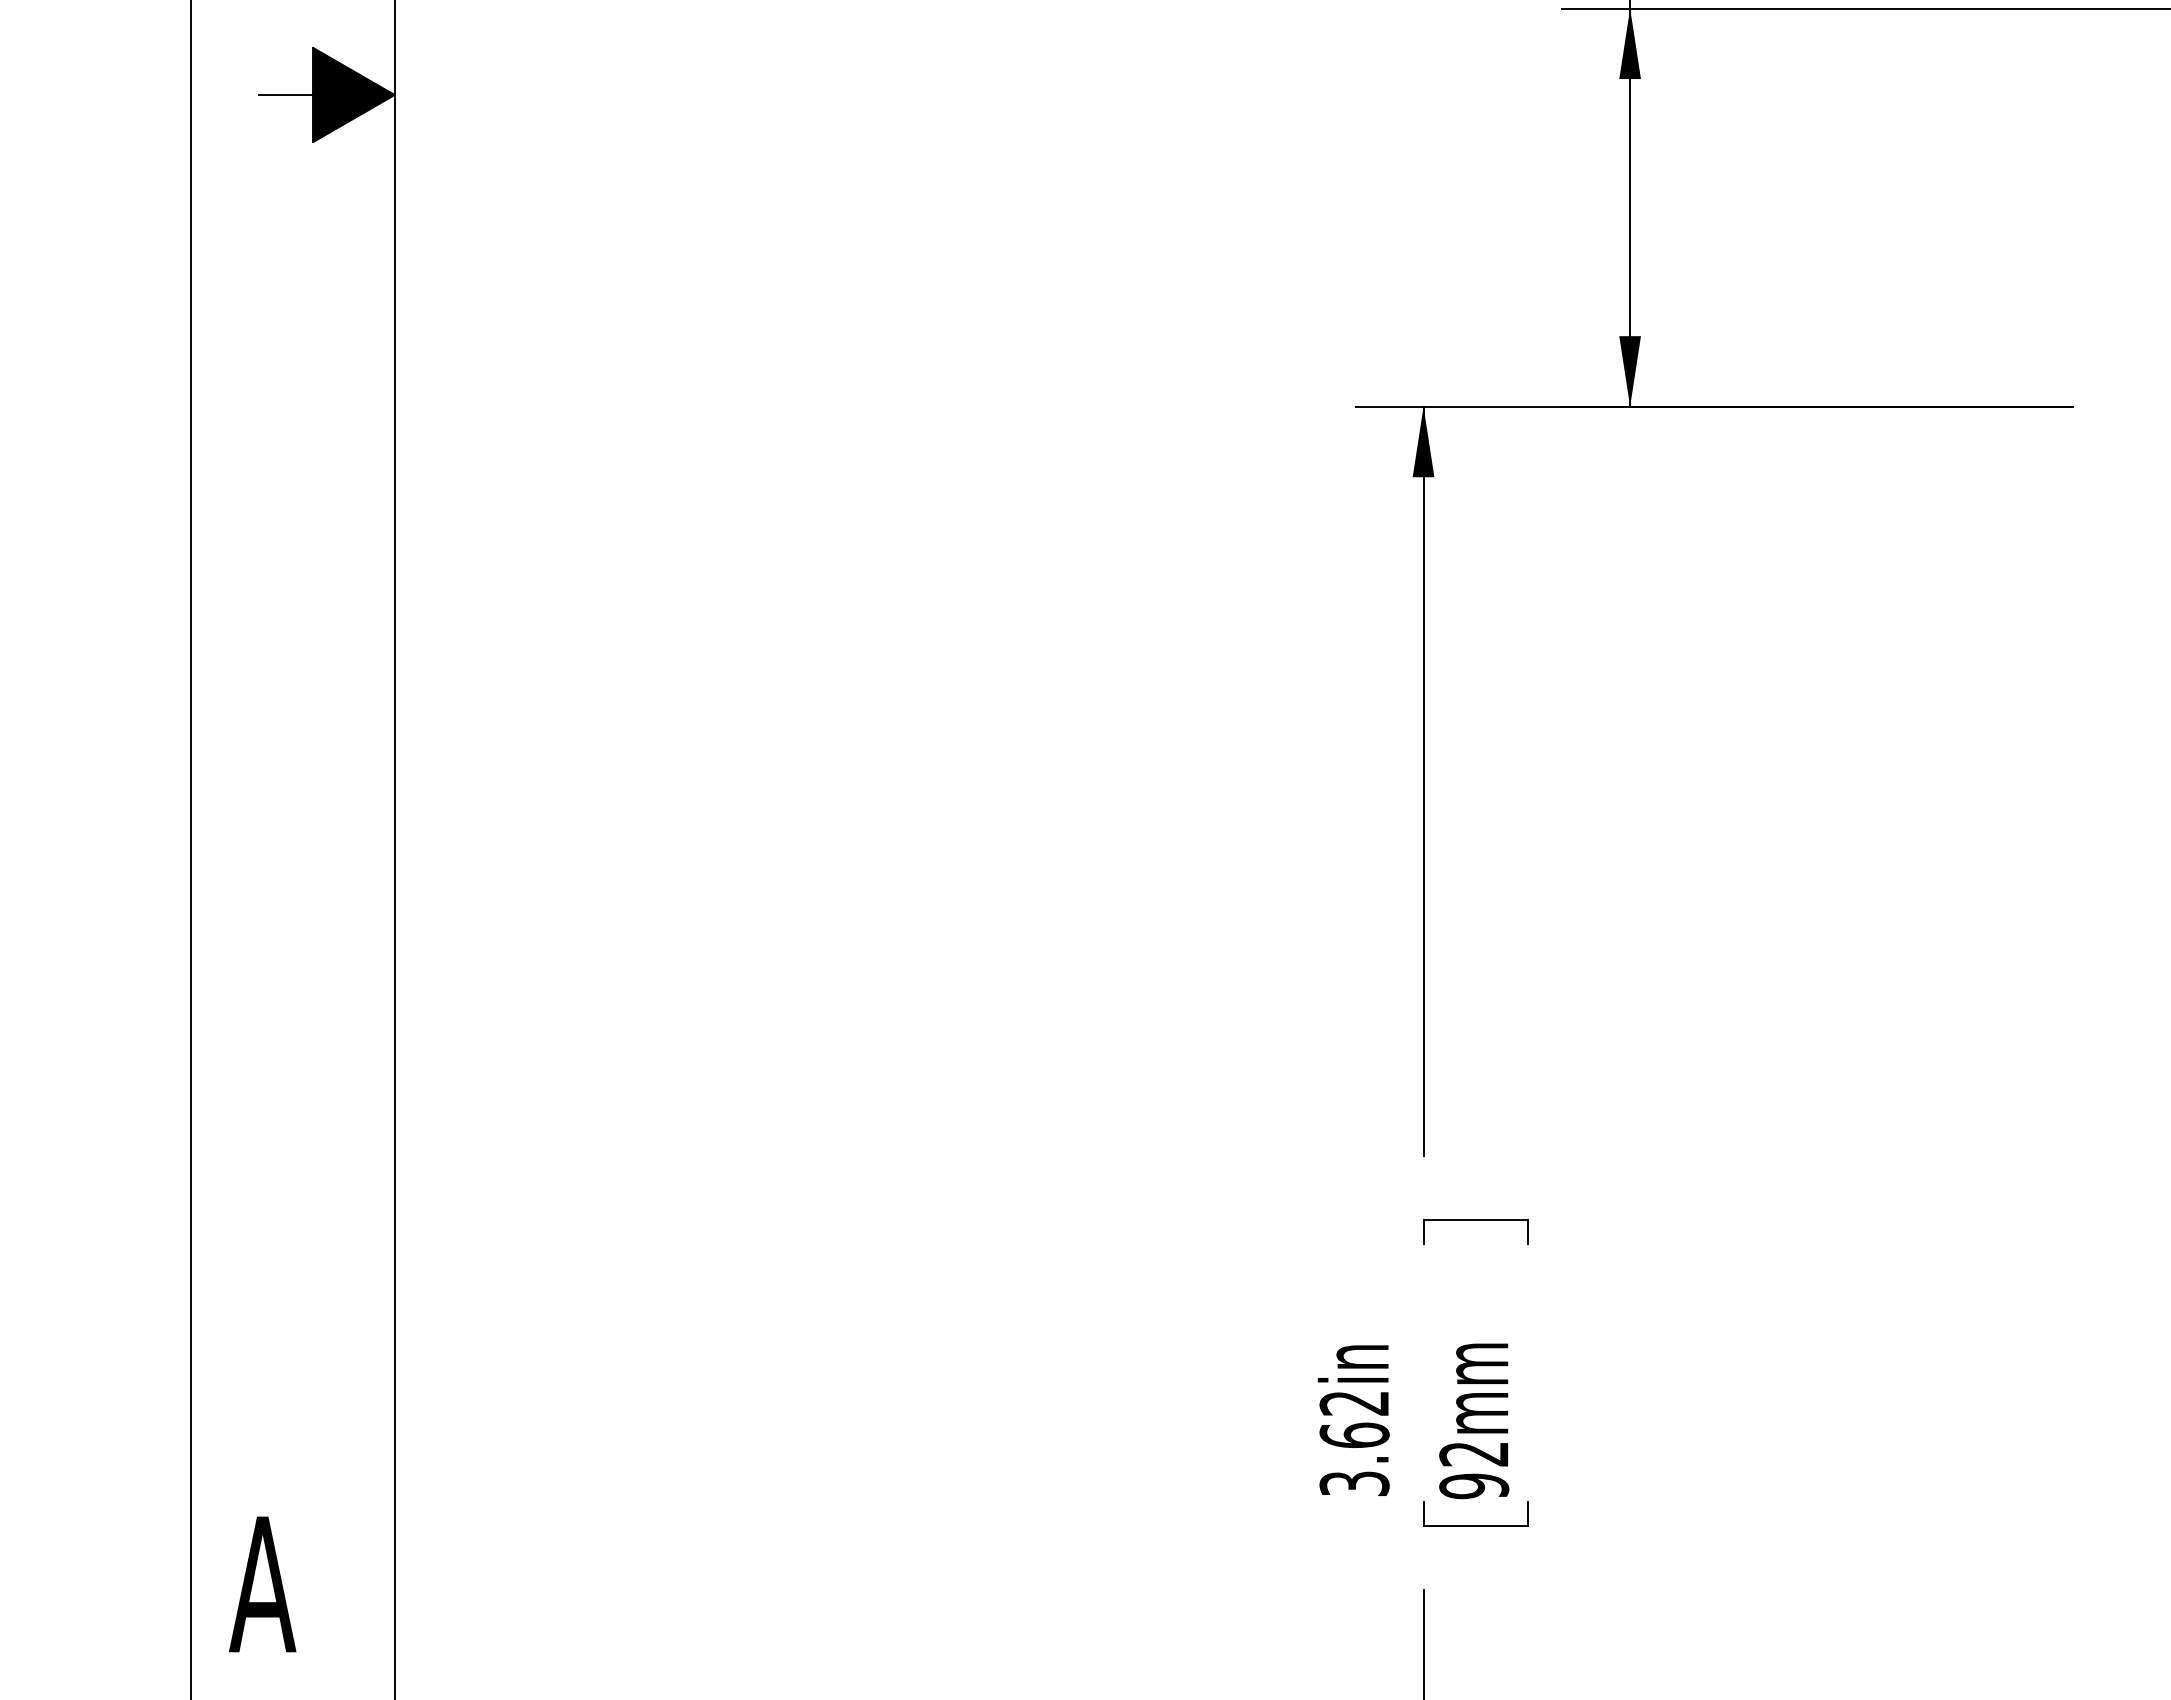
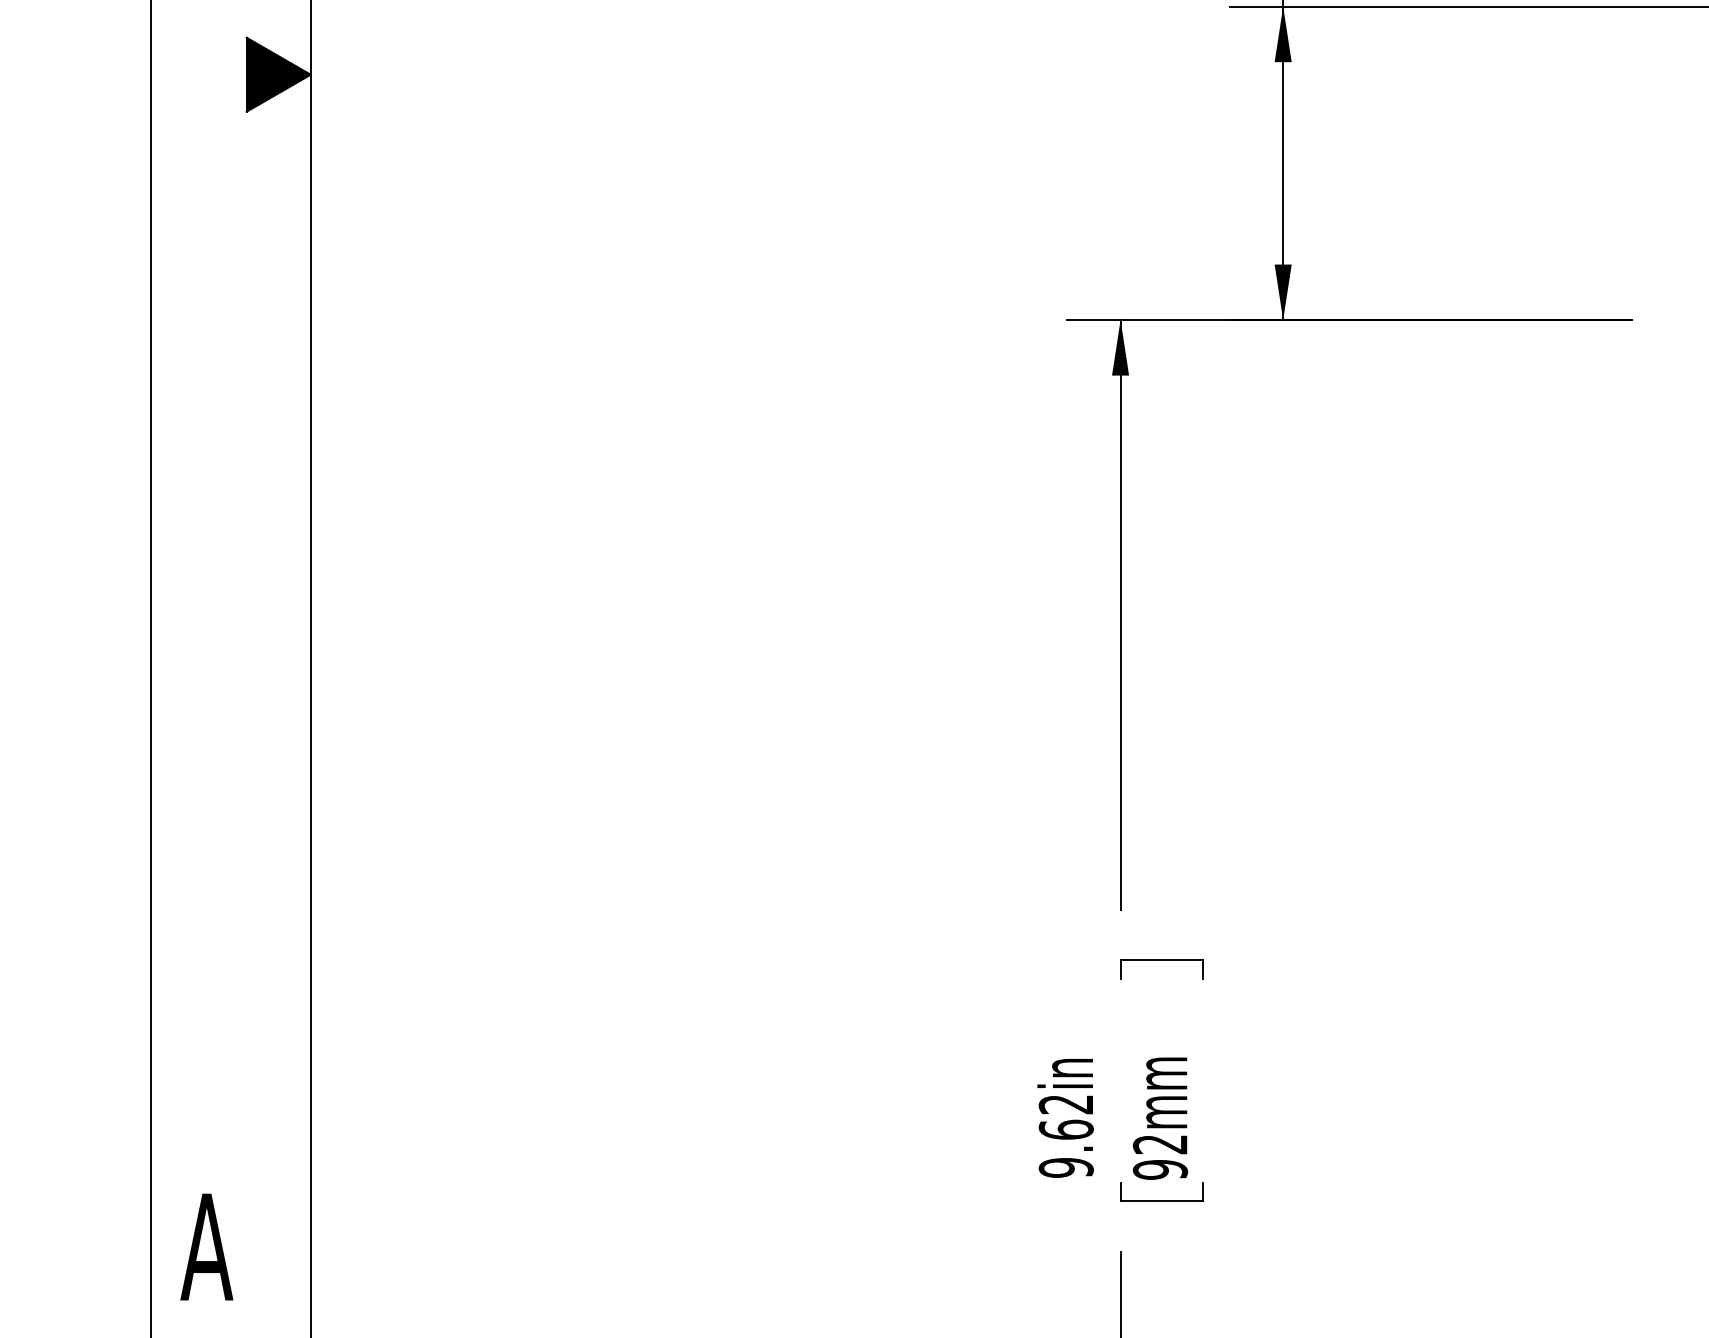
line: (286, 95) -> (225, 75), removed
text: (1354, 1483) -> (1066, 1167), 3.62in -> 9.62in

